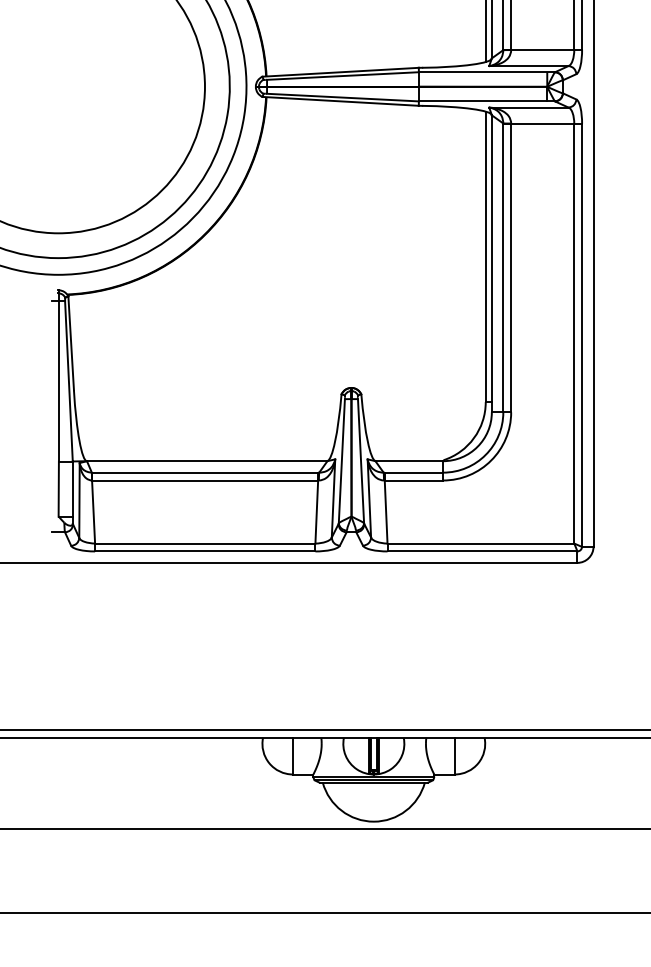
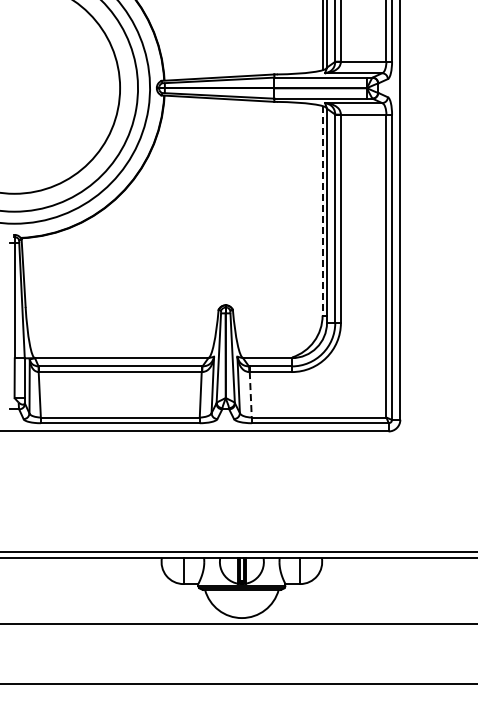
line: (485, 256) -> (322, 210), solid -> dashed
line: (385, 511) -> (250, 394), solid -> dashed

